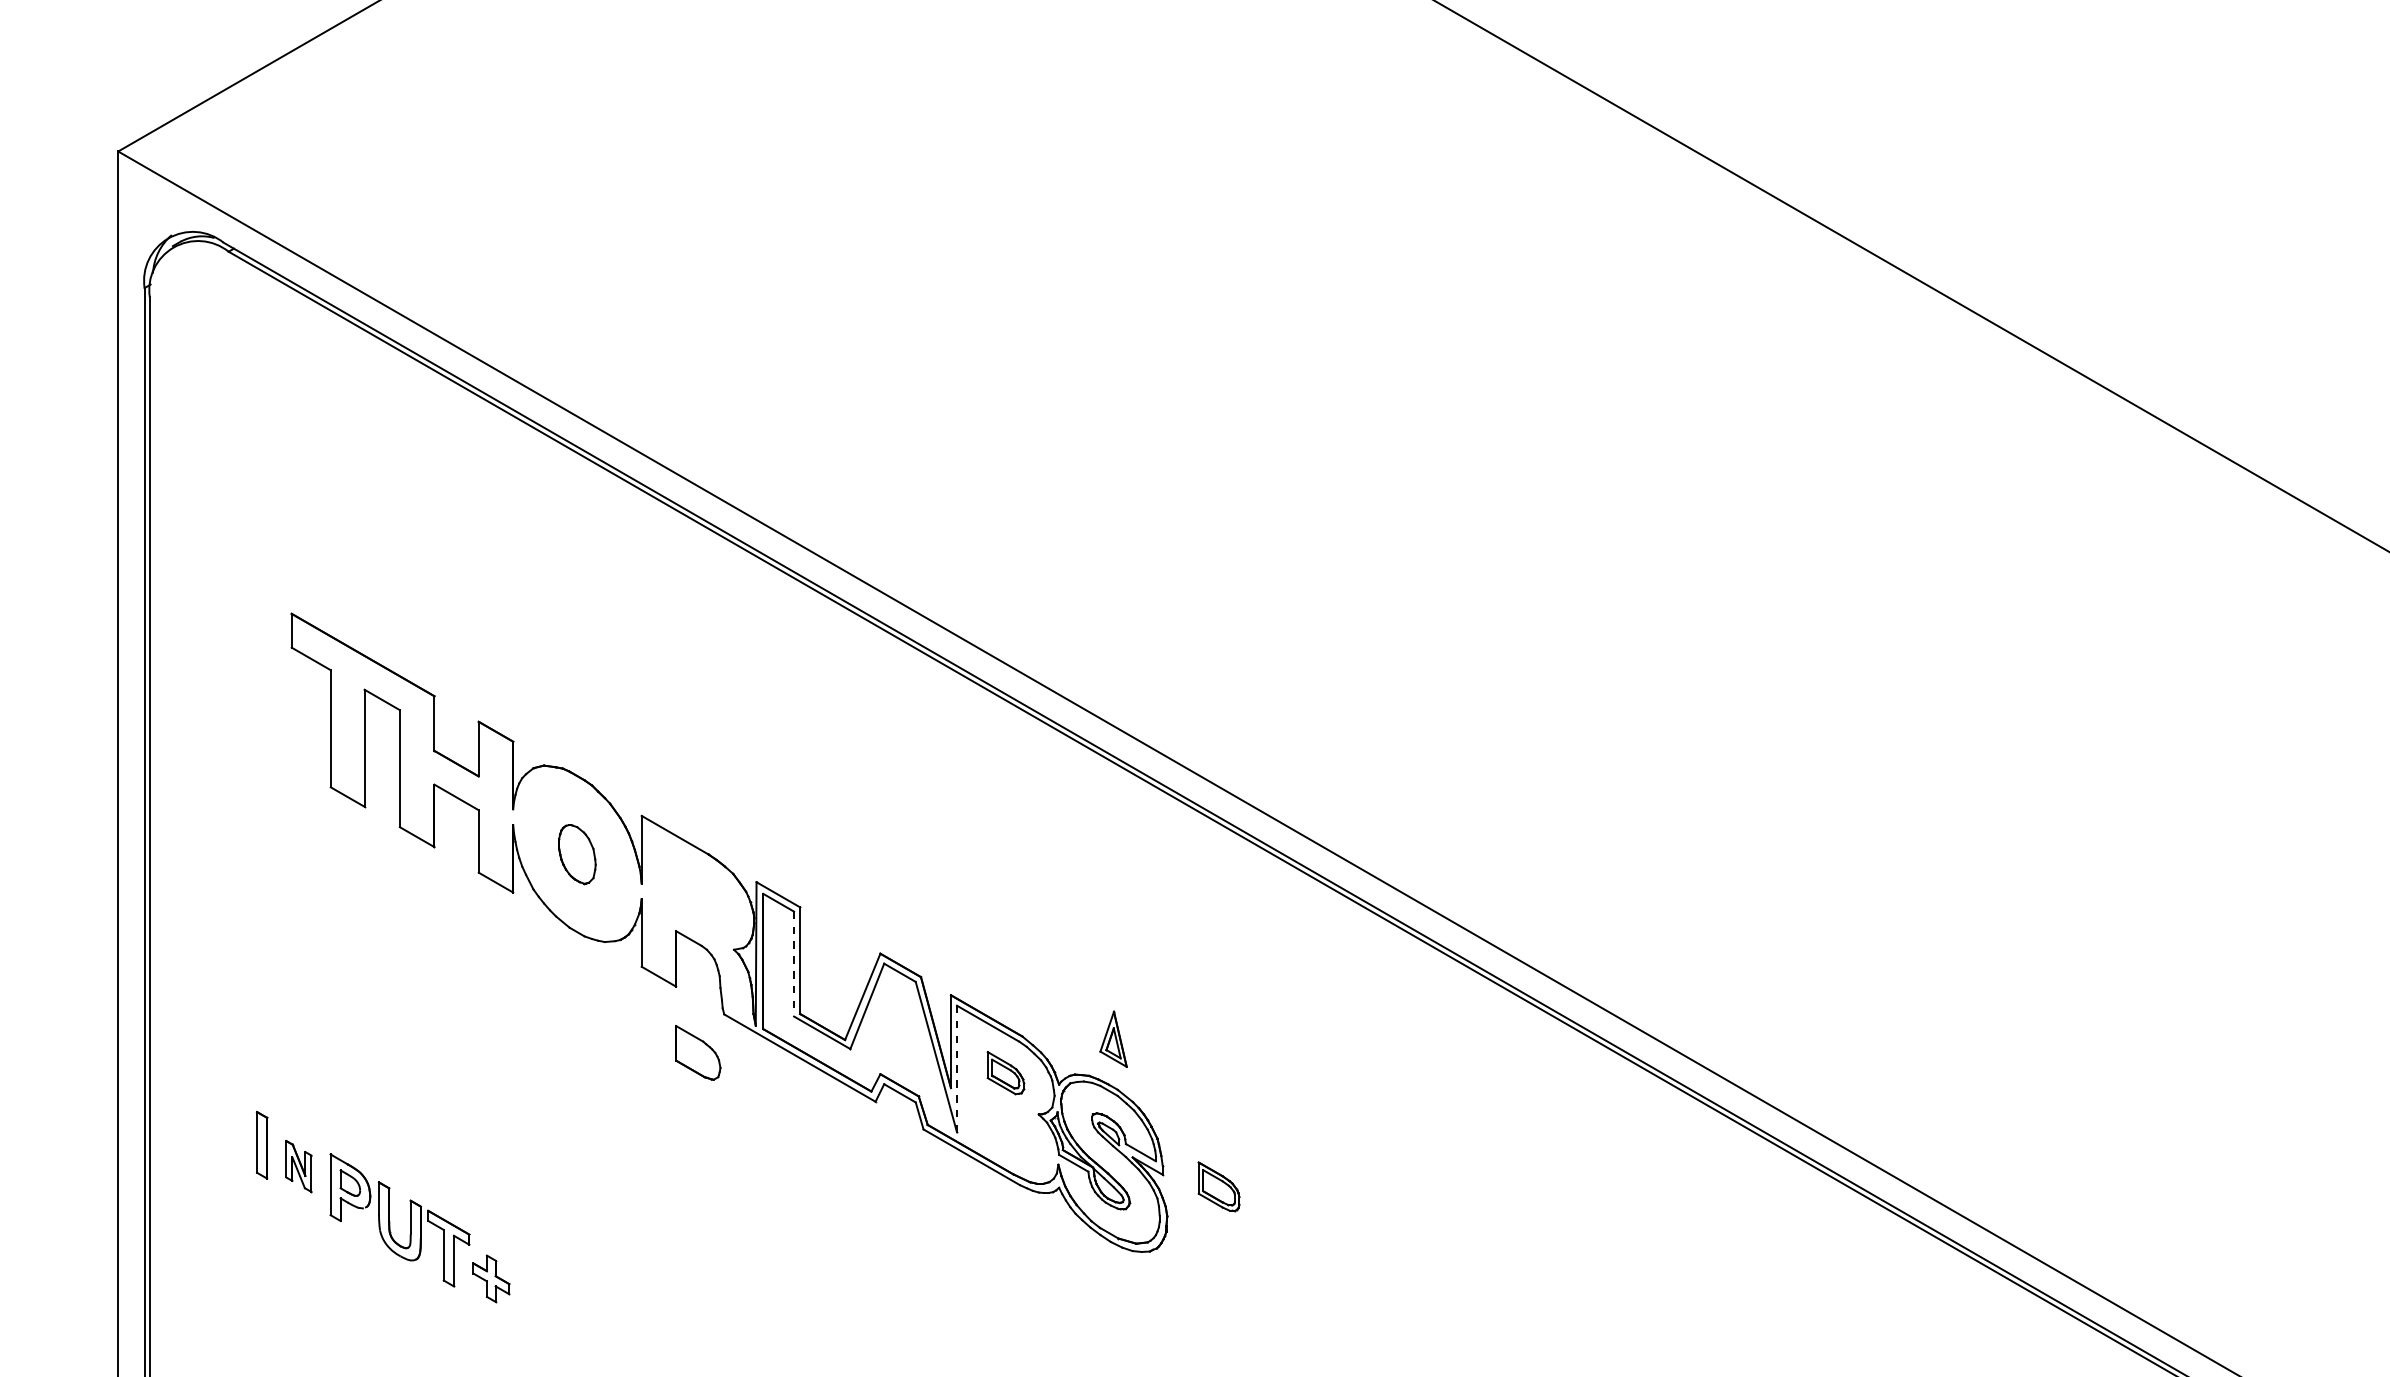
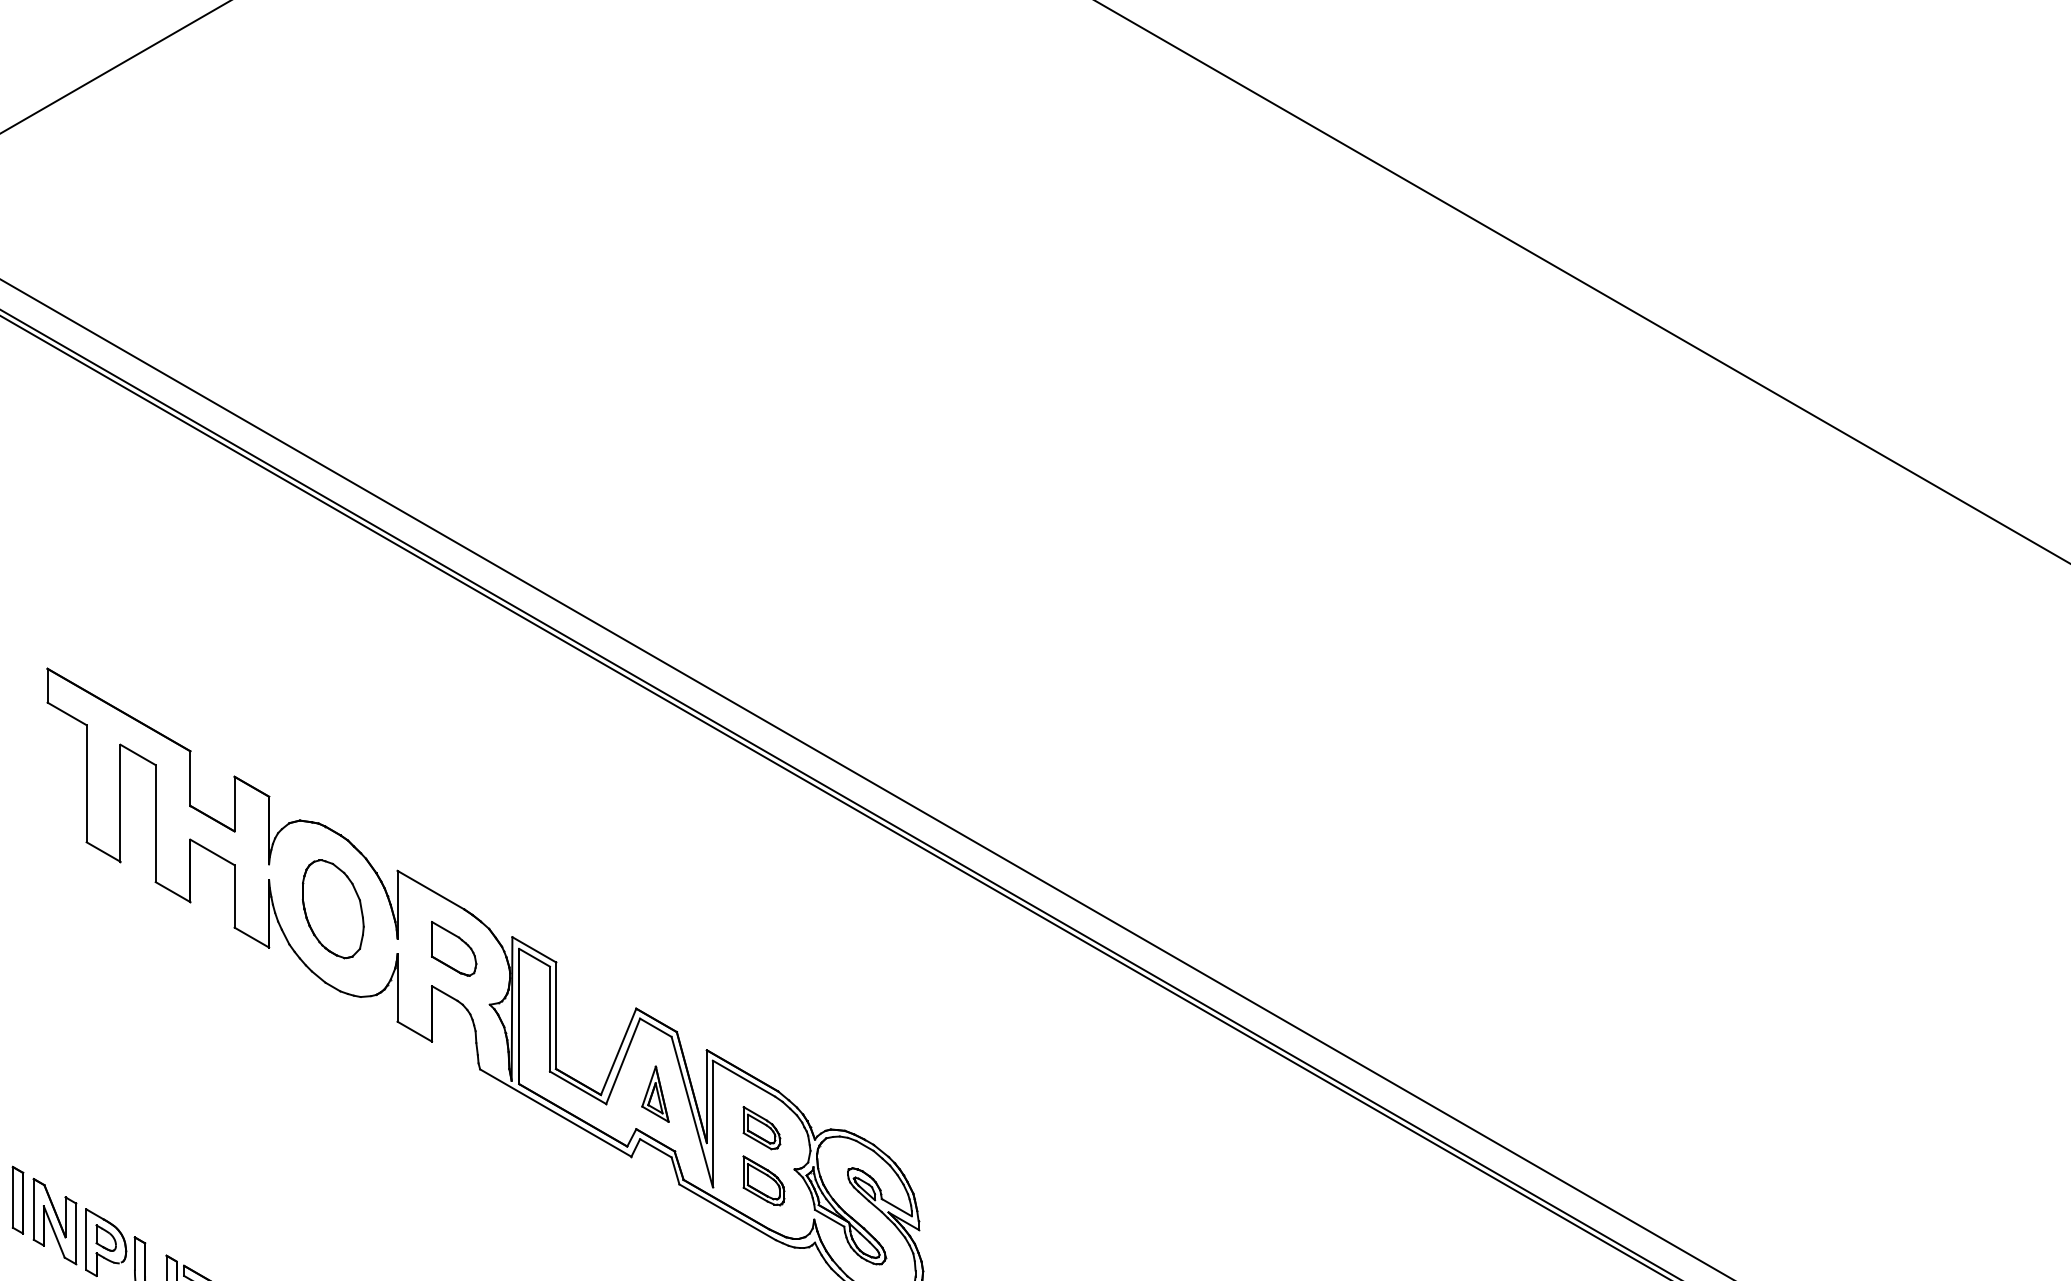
part: (577, 854) -> (333, 909), size x1.67
line: (794, 964) -> (550, 1019), dashed -> solid
part: (1113, 1038) -> (655, 1093), moved
part: (698, 1052) -> (454, 948), moved
line: (957, 1068) -> (713, 1123), dashed -> solid
part: (298, 1166) -> (54, 1221), size x1.67
part: (1218, 1186) -> (763, 1180), moved

